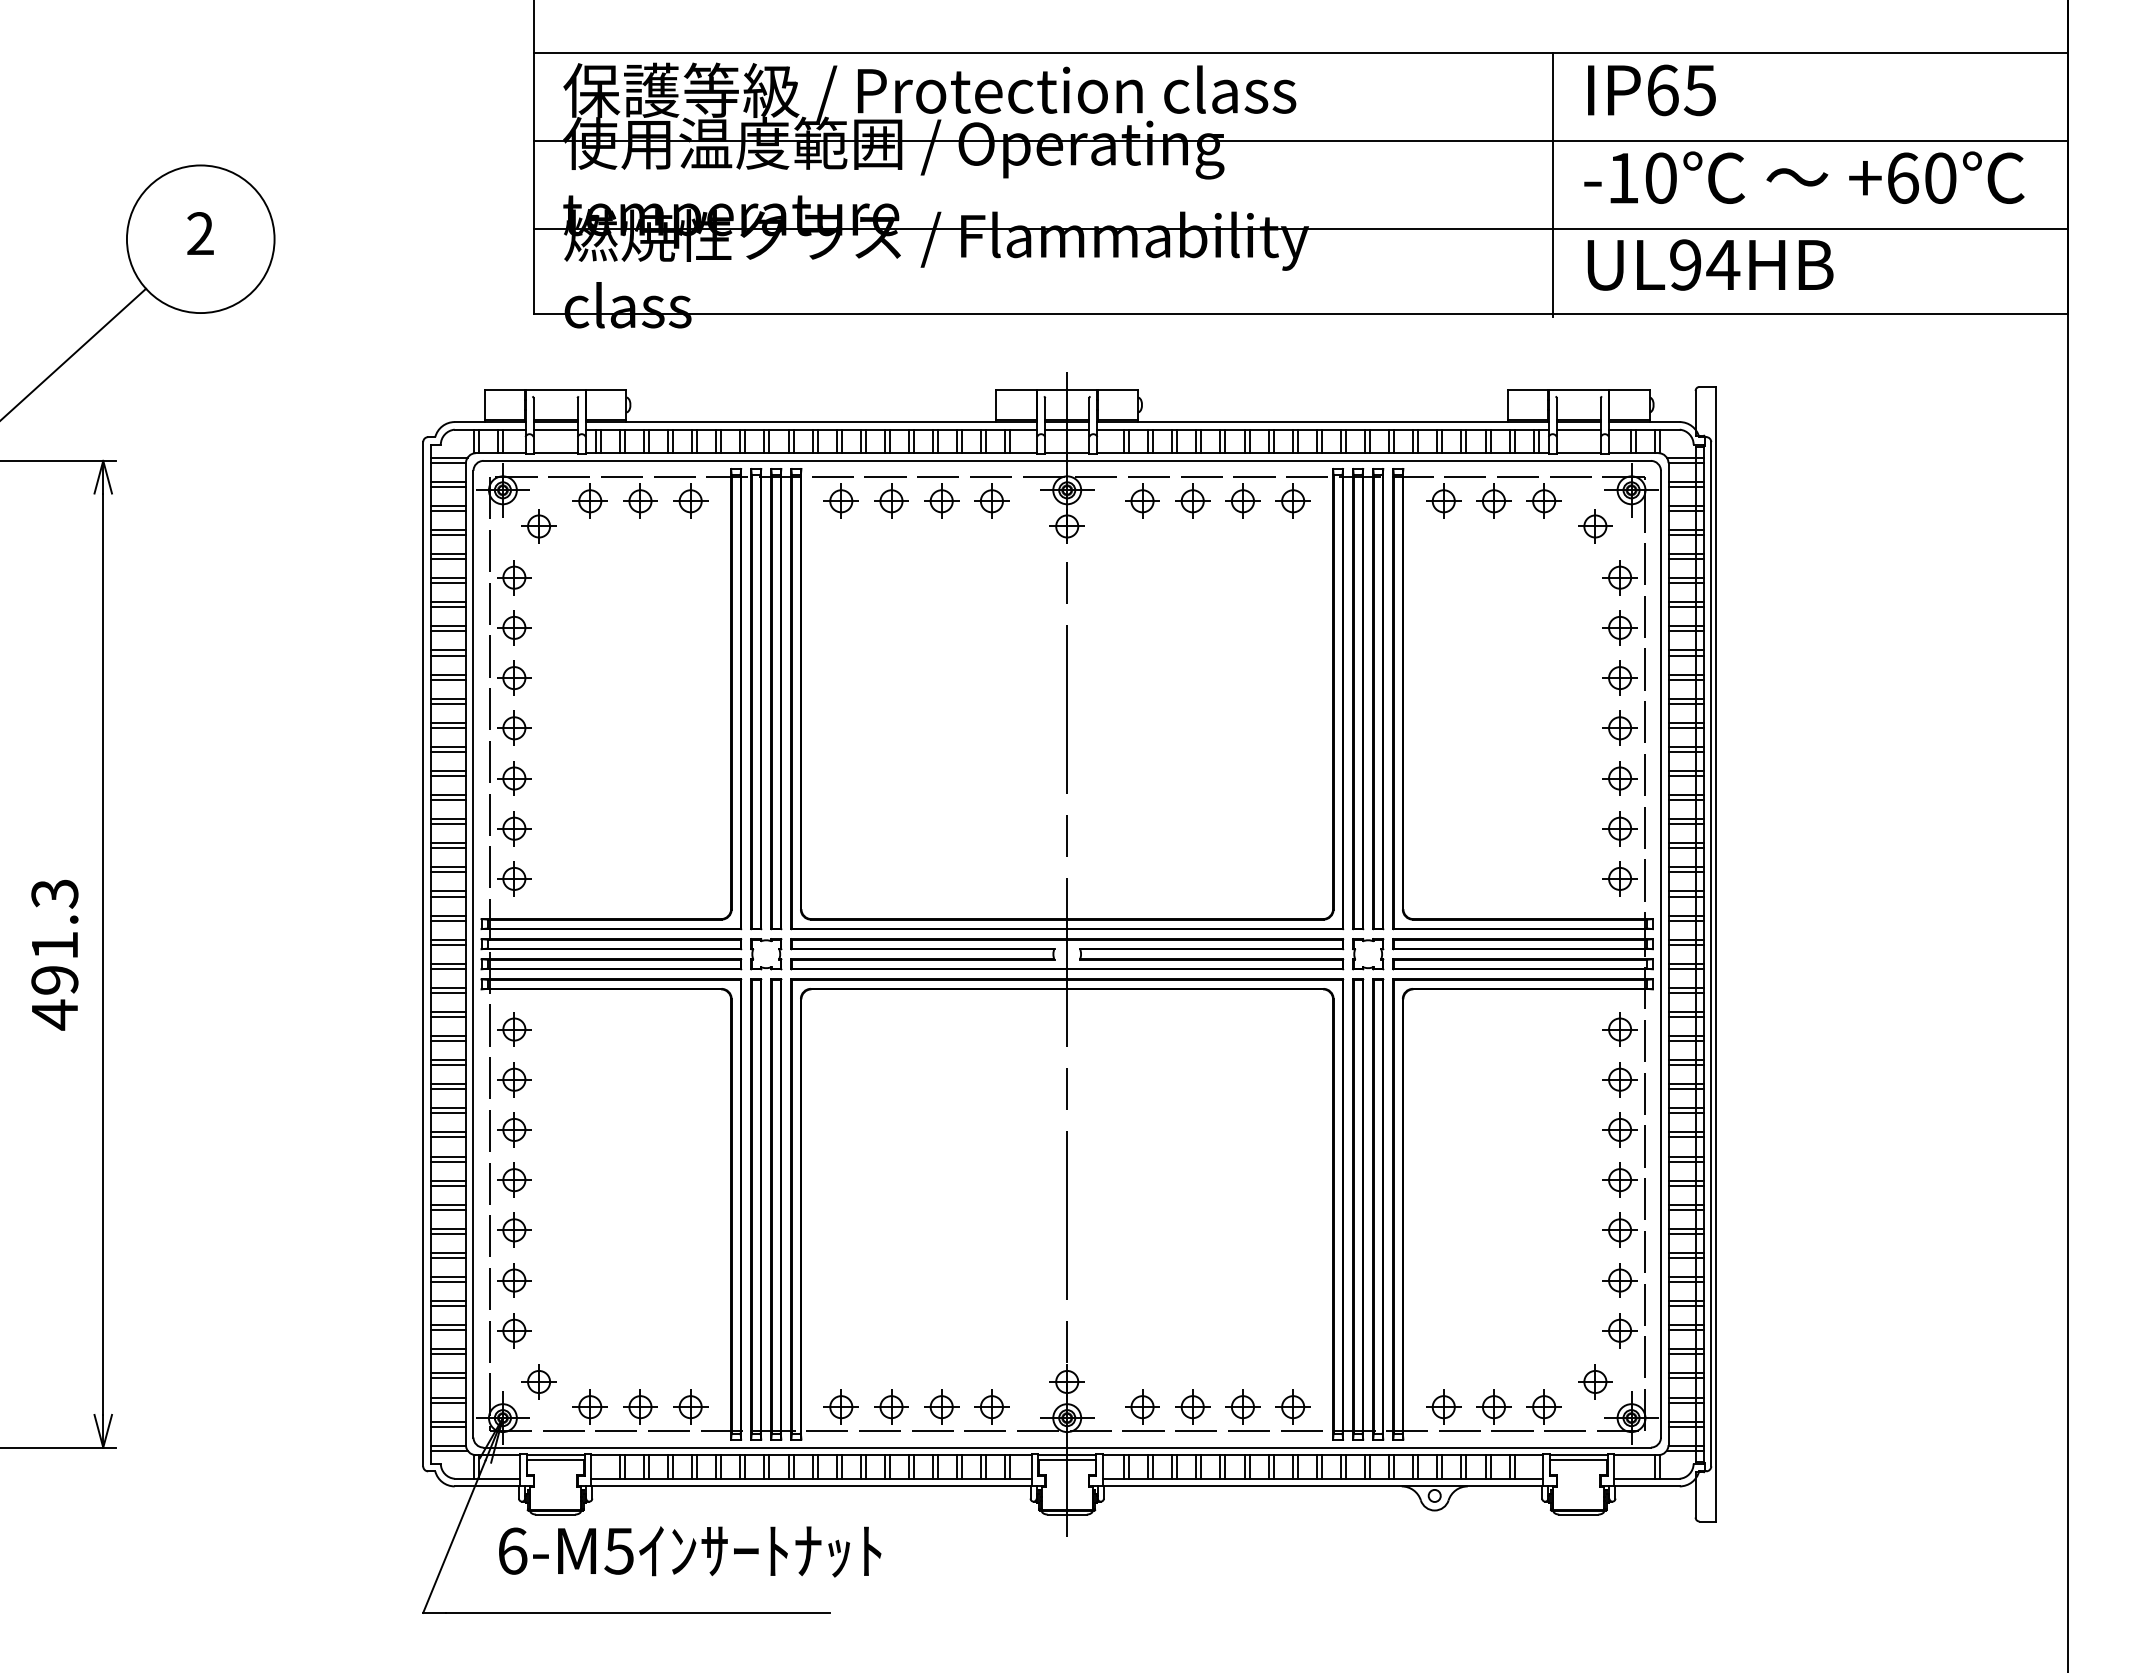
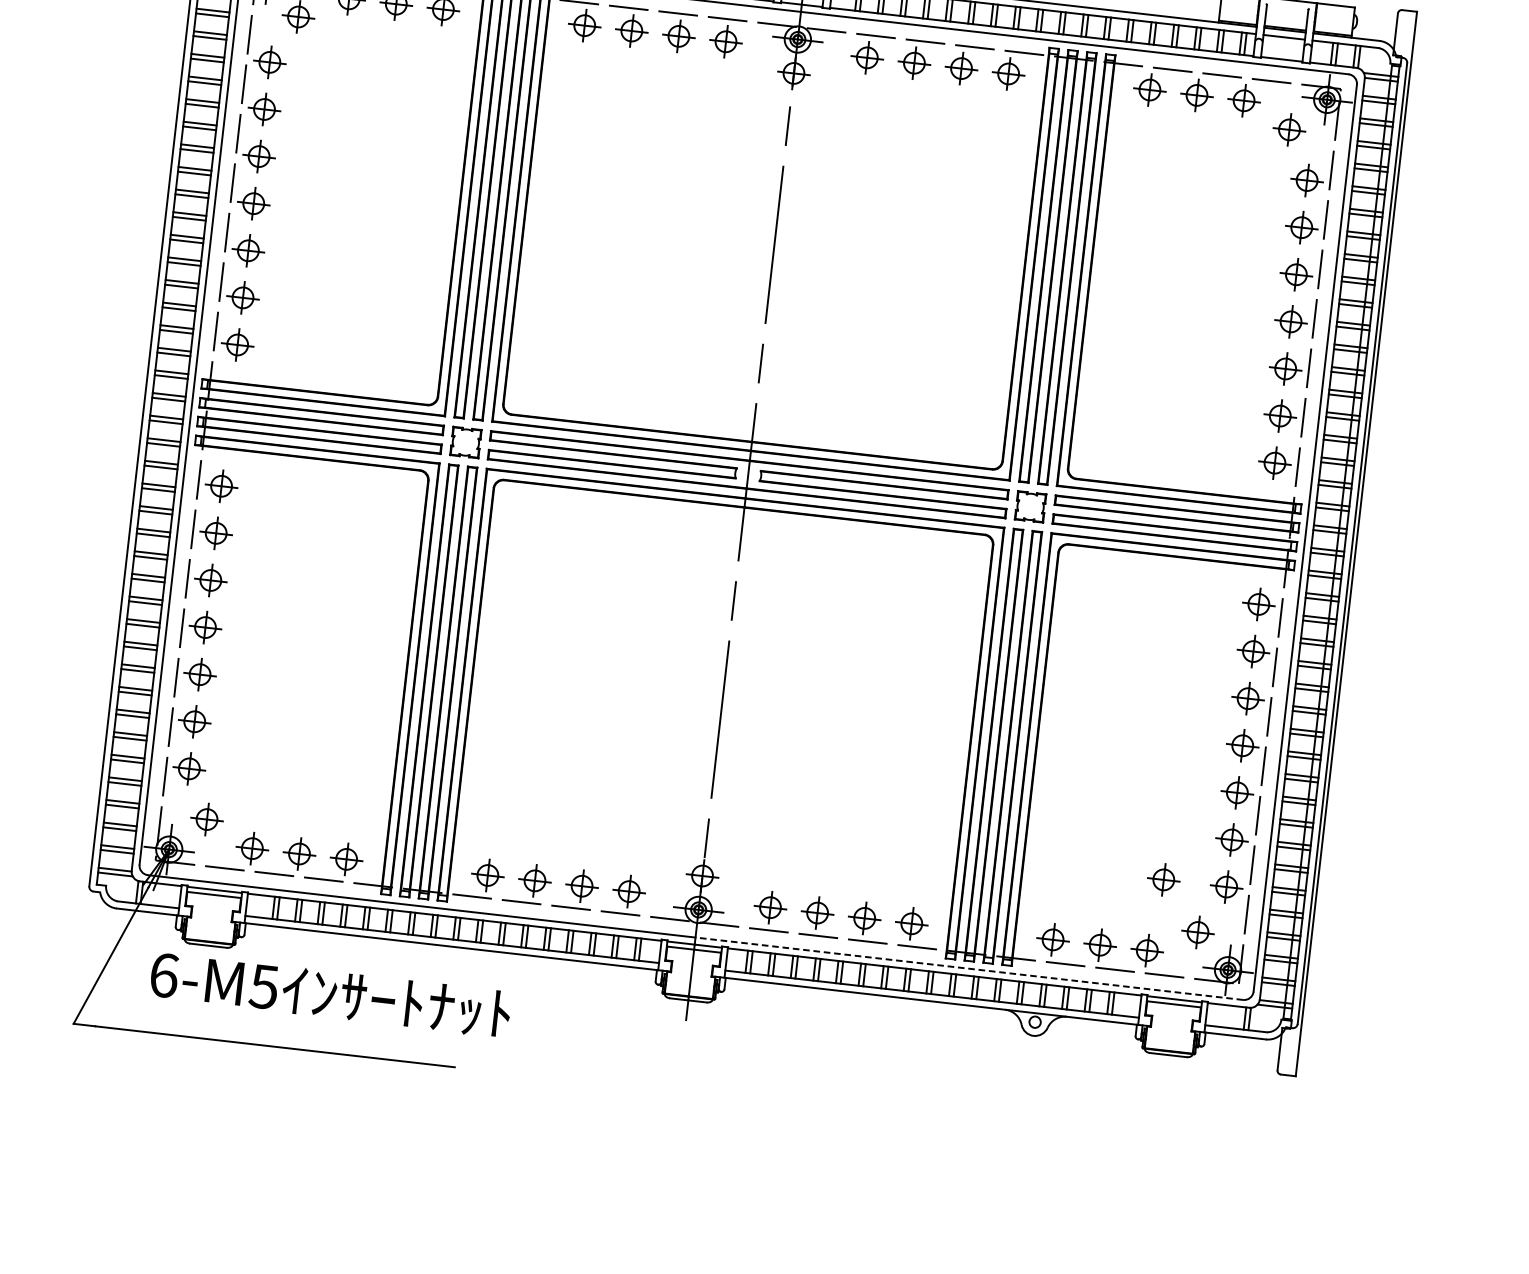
part: (1552, 1330) -> (1163, 879), added
line: (1359, 1447) -> (969, 968), solid -> dashed

